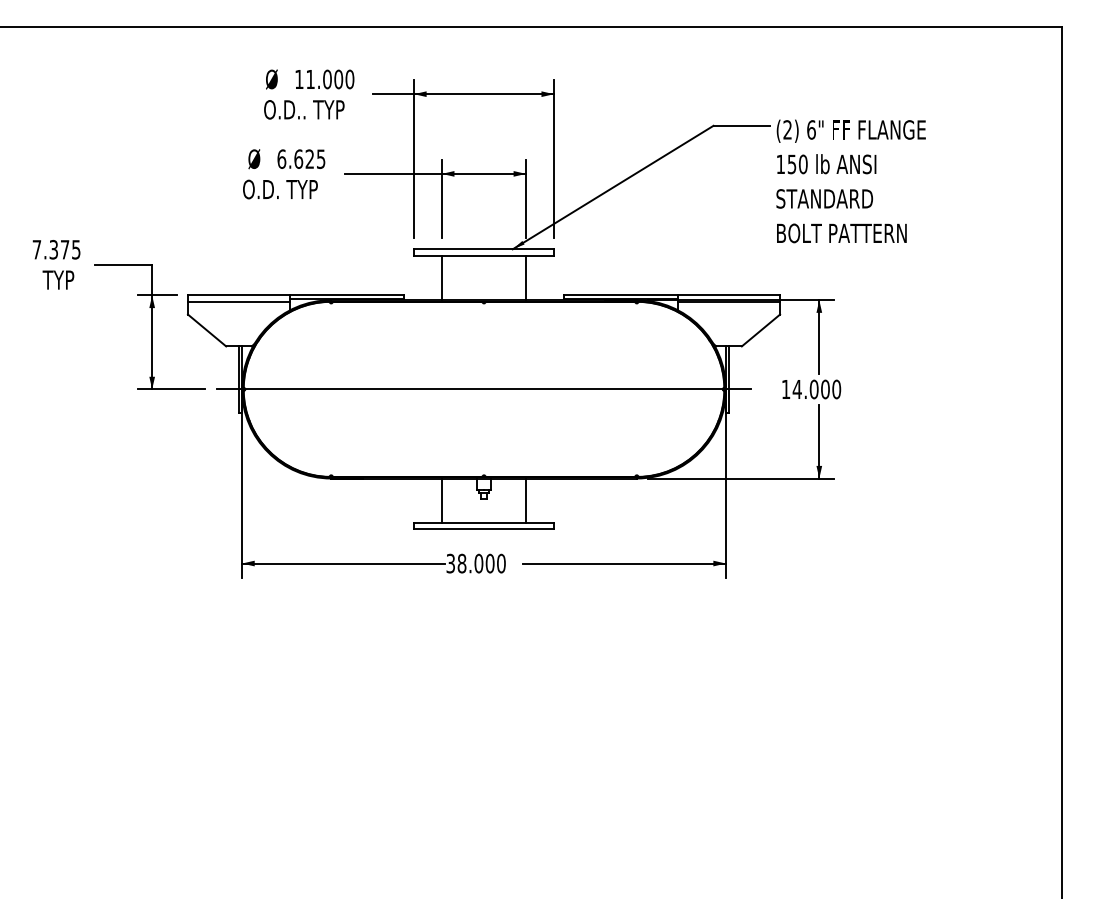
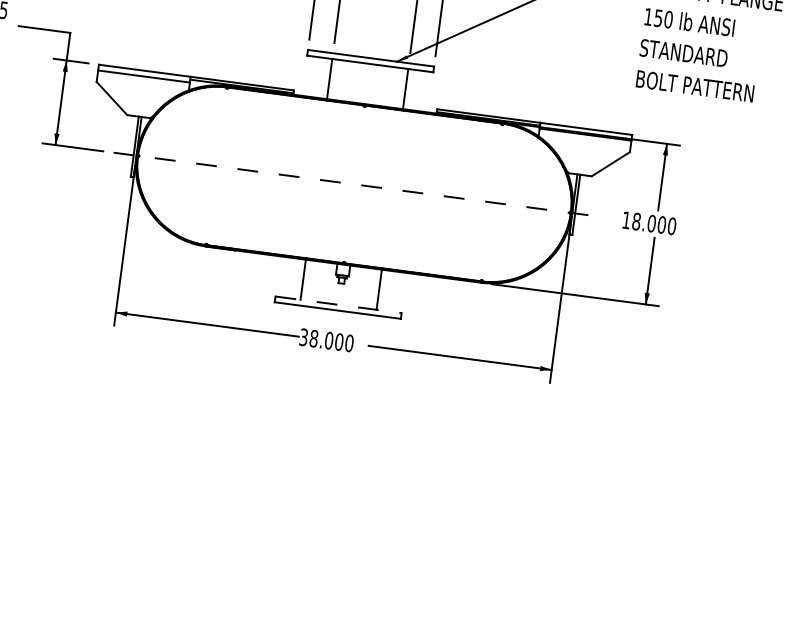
line: (484, 389) -> (354, 184), solid -> dashed
text: (796, 389) -> (635, 221), 14.000 -> 18.000
line: (484, 523) -> (338, 305), solid -> dashed

